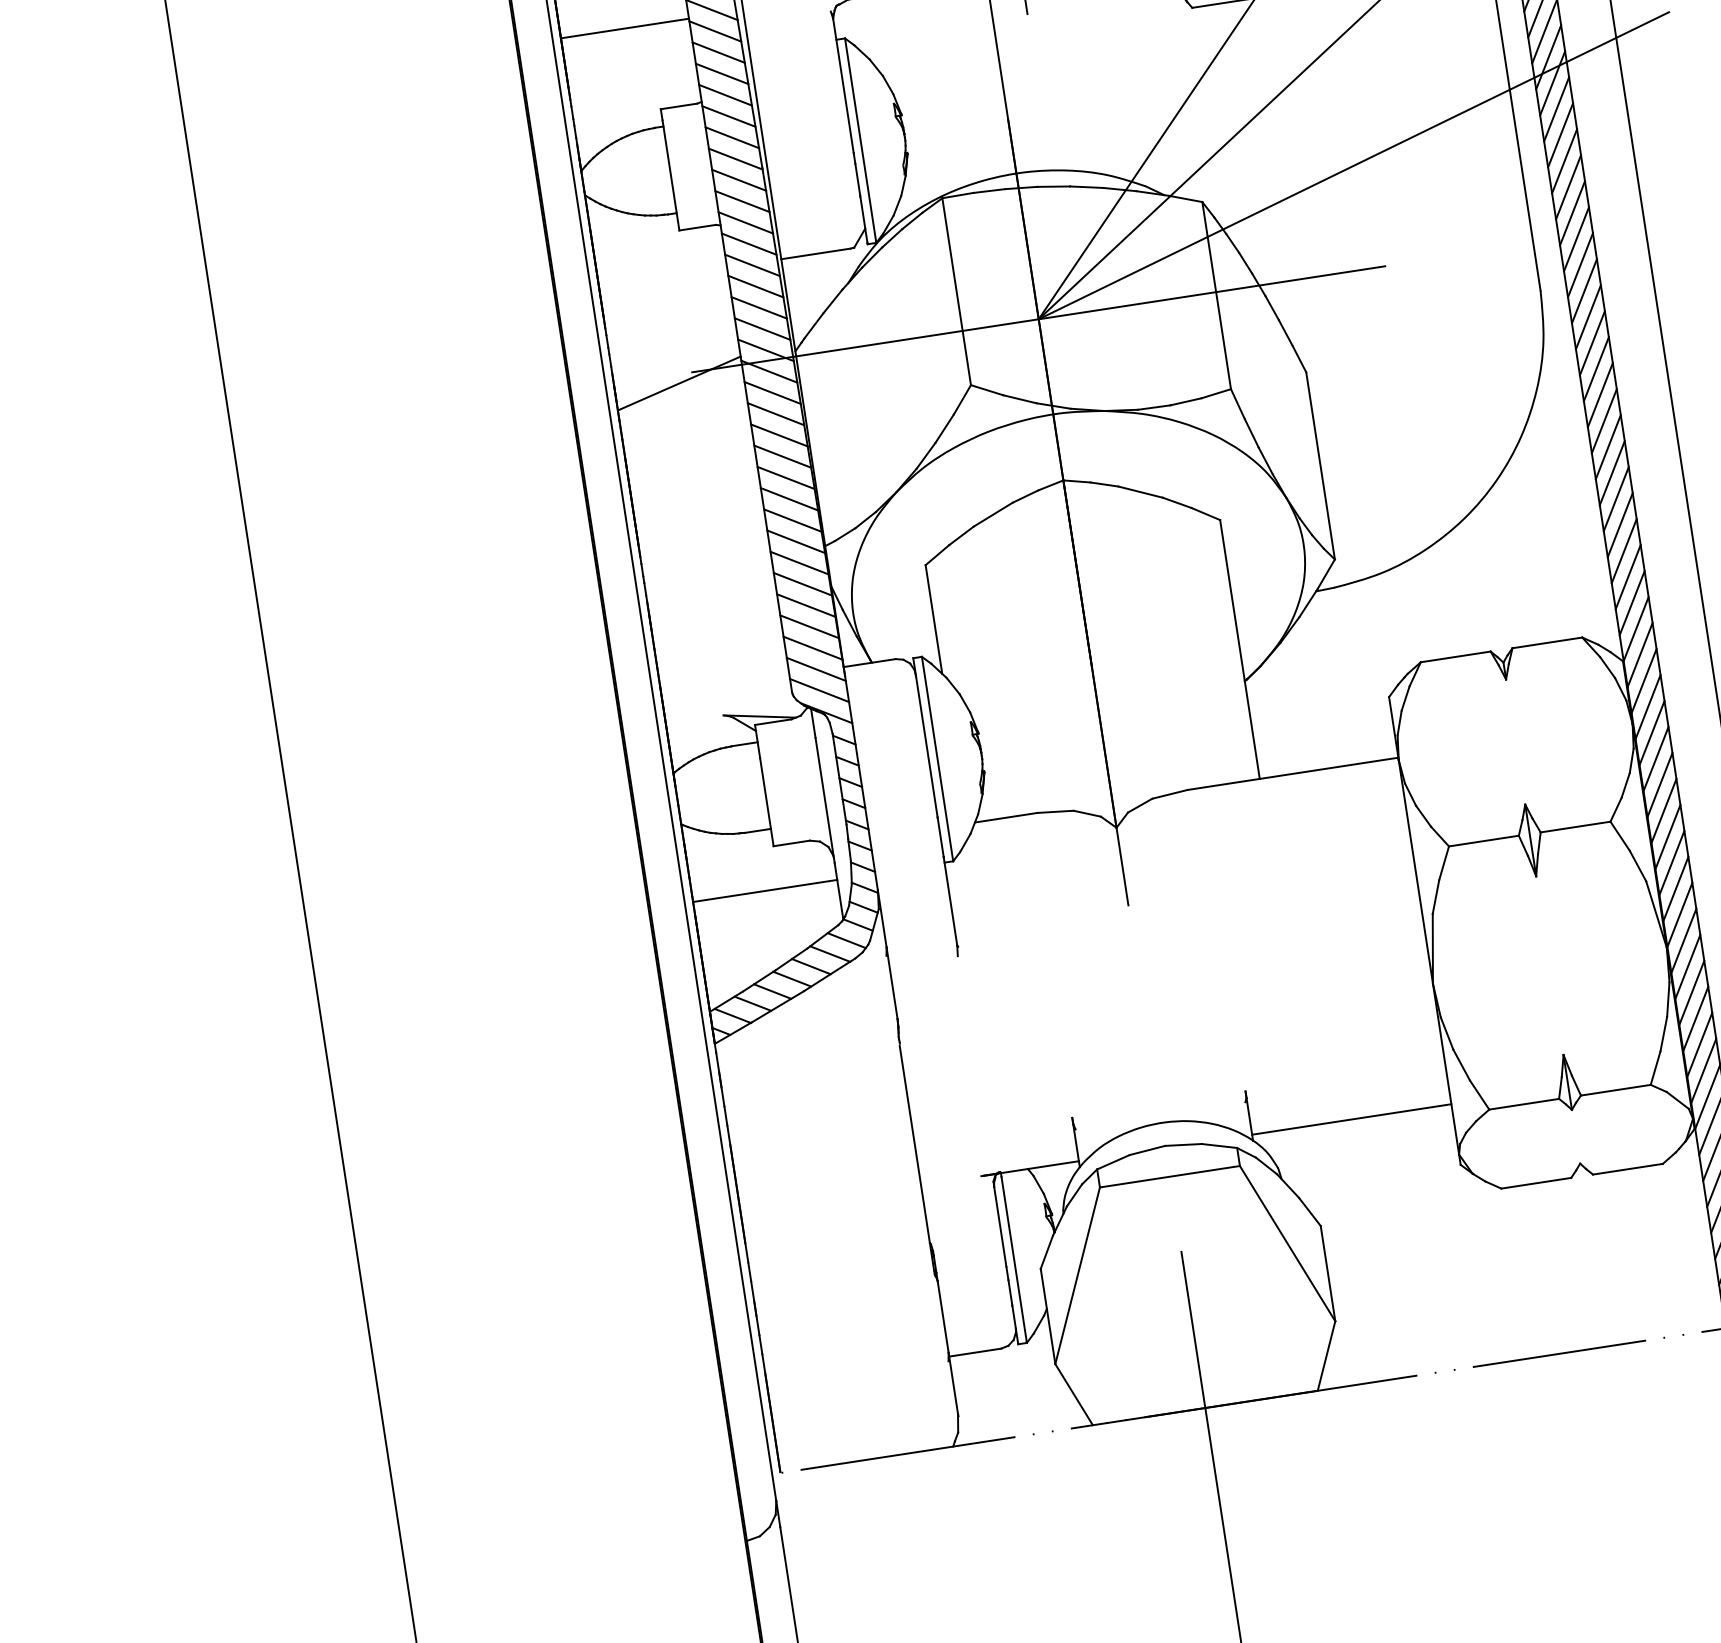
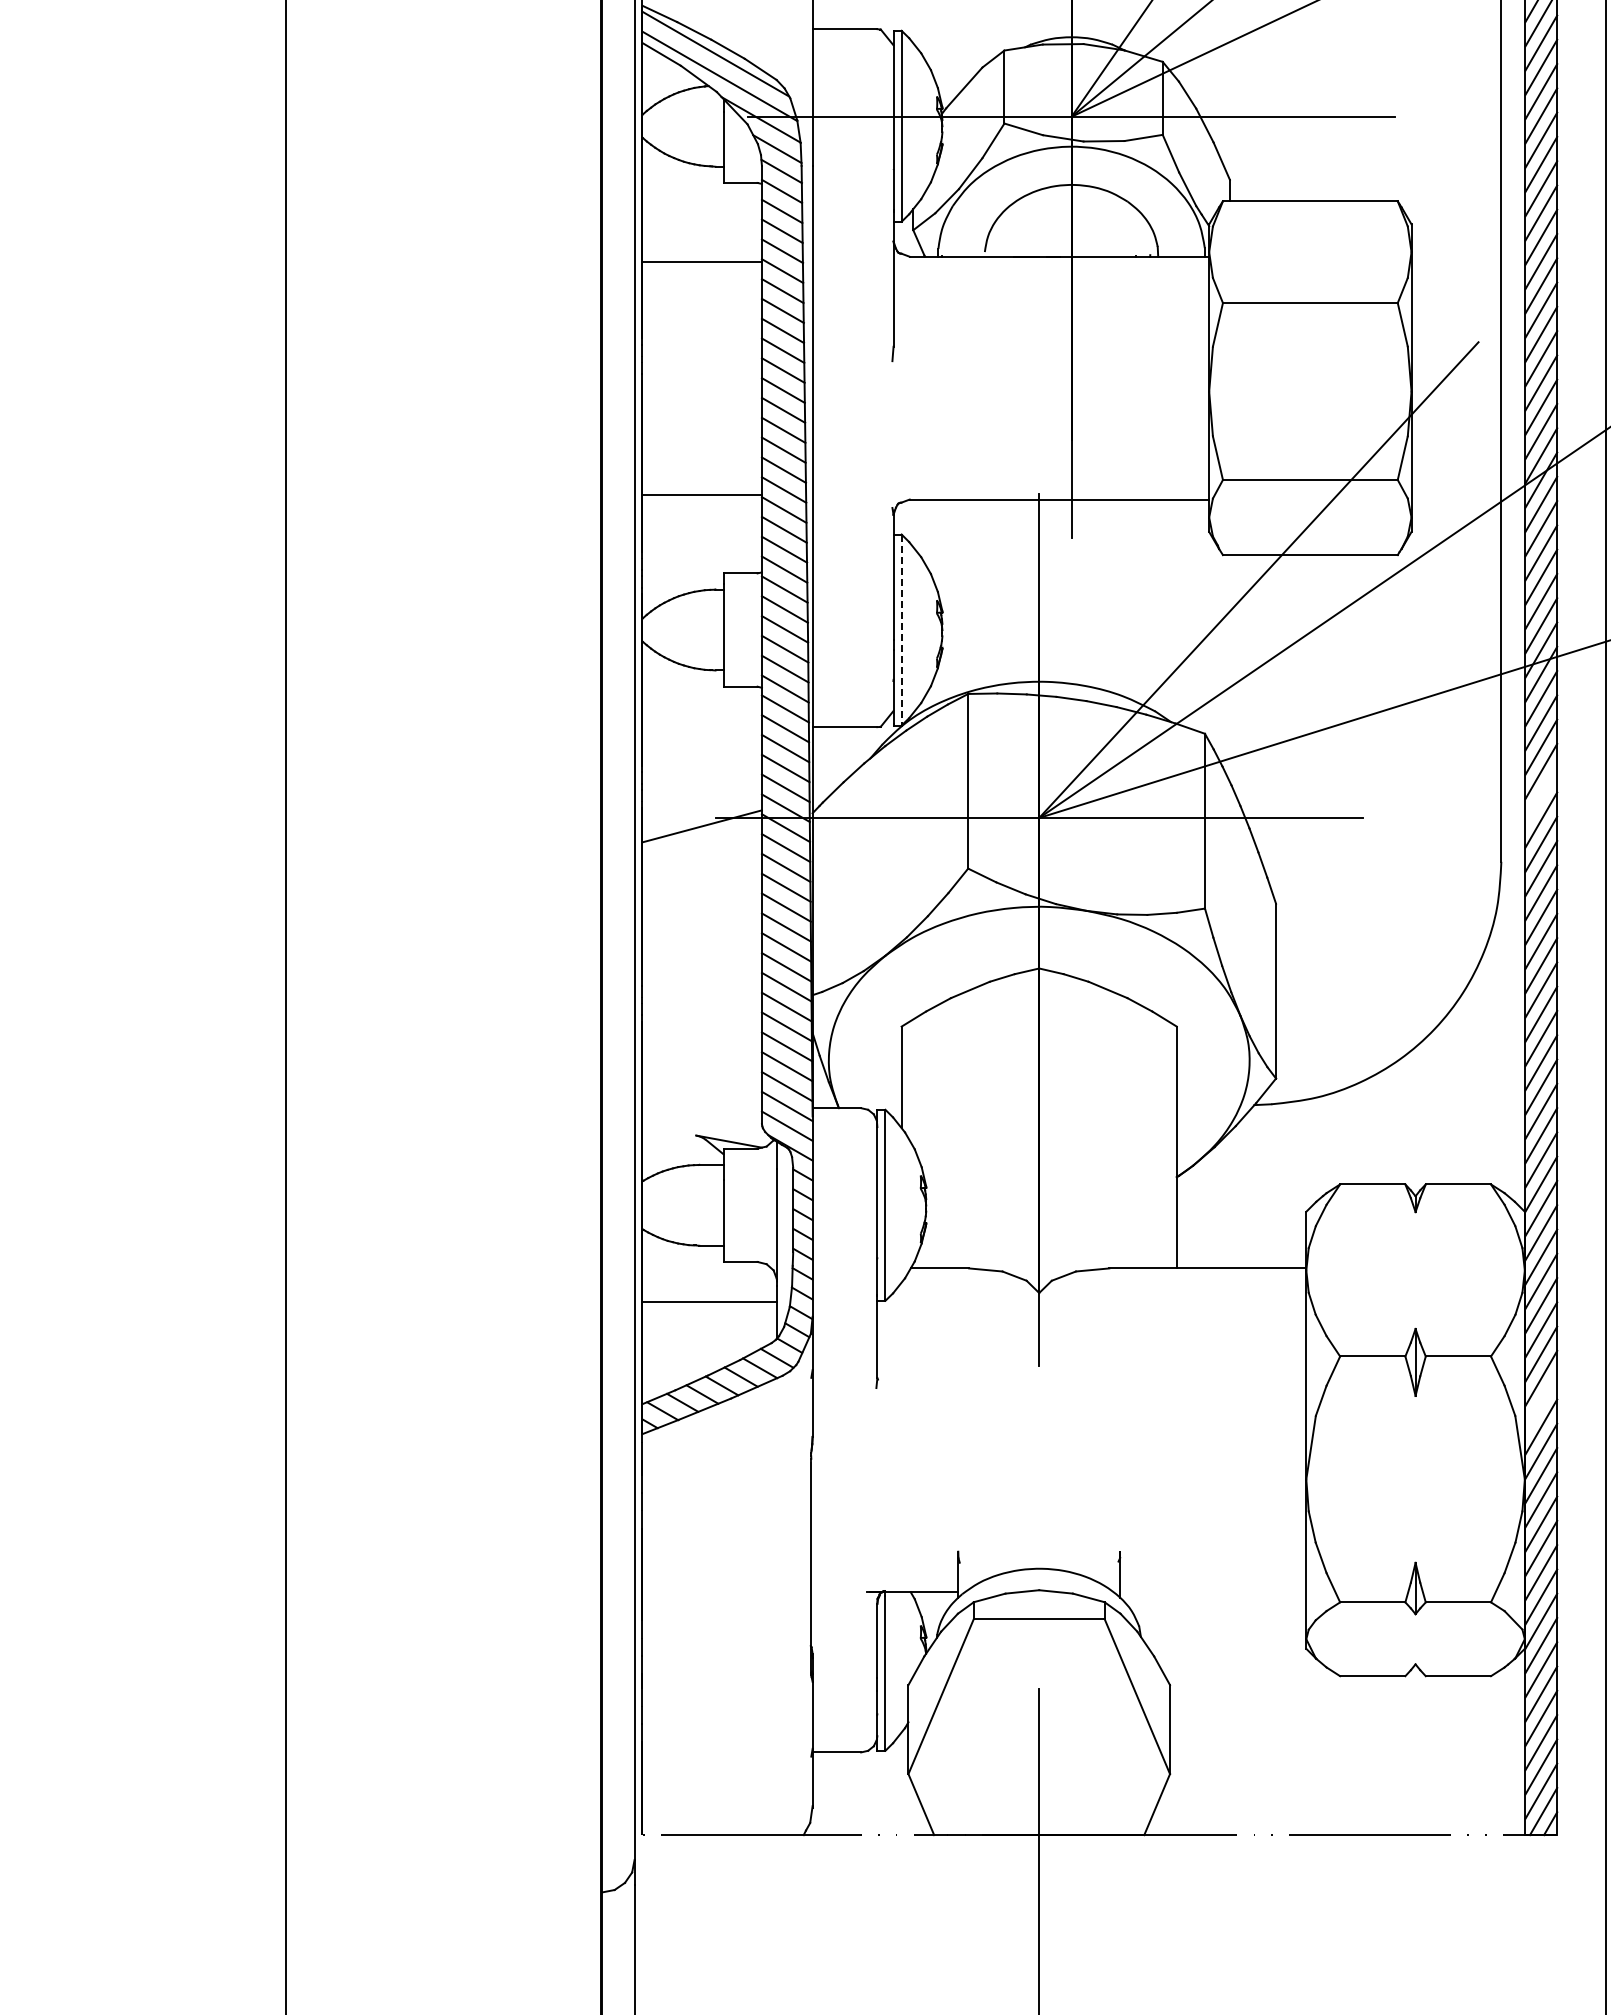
line: (860, 141) -> (901, 630), solid -> dashed
line: (1572, 213) -> (1541, 795), removed
line: (1672, 862) -> (1541, 1402), removed
line: (1352, 1119) -> (1213, 1592), removed

